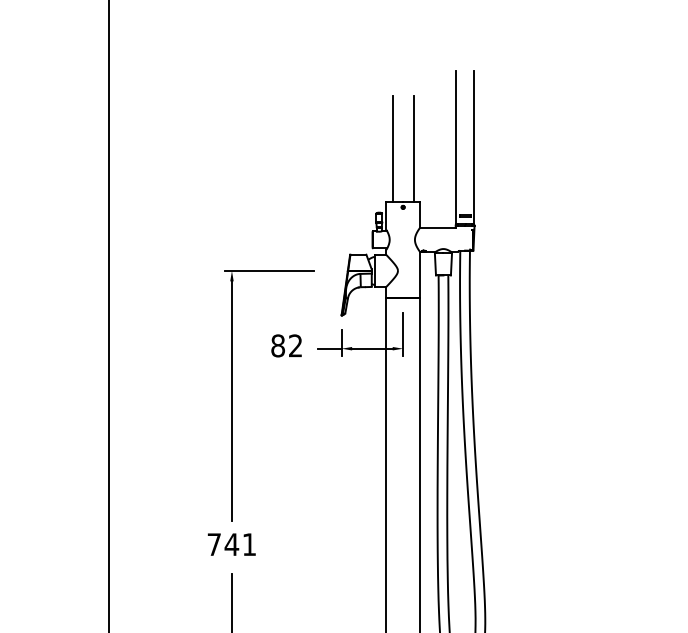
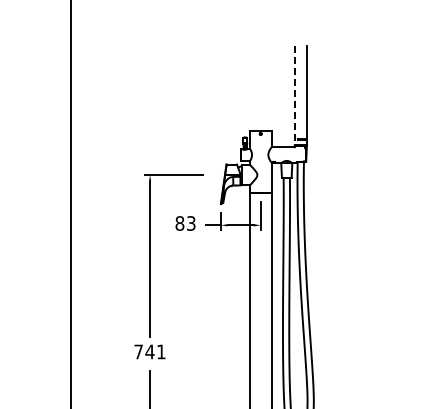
line: (391, 147) -> (253, 95), removed
line: (413, 147) -> (267, 95), removed
line: (456, 147) -> (295, 95), solid -> dashed
text: (296, 345) -> (191, 223), 82 -> 83

